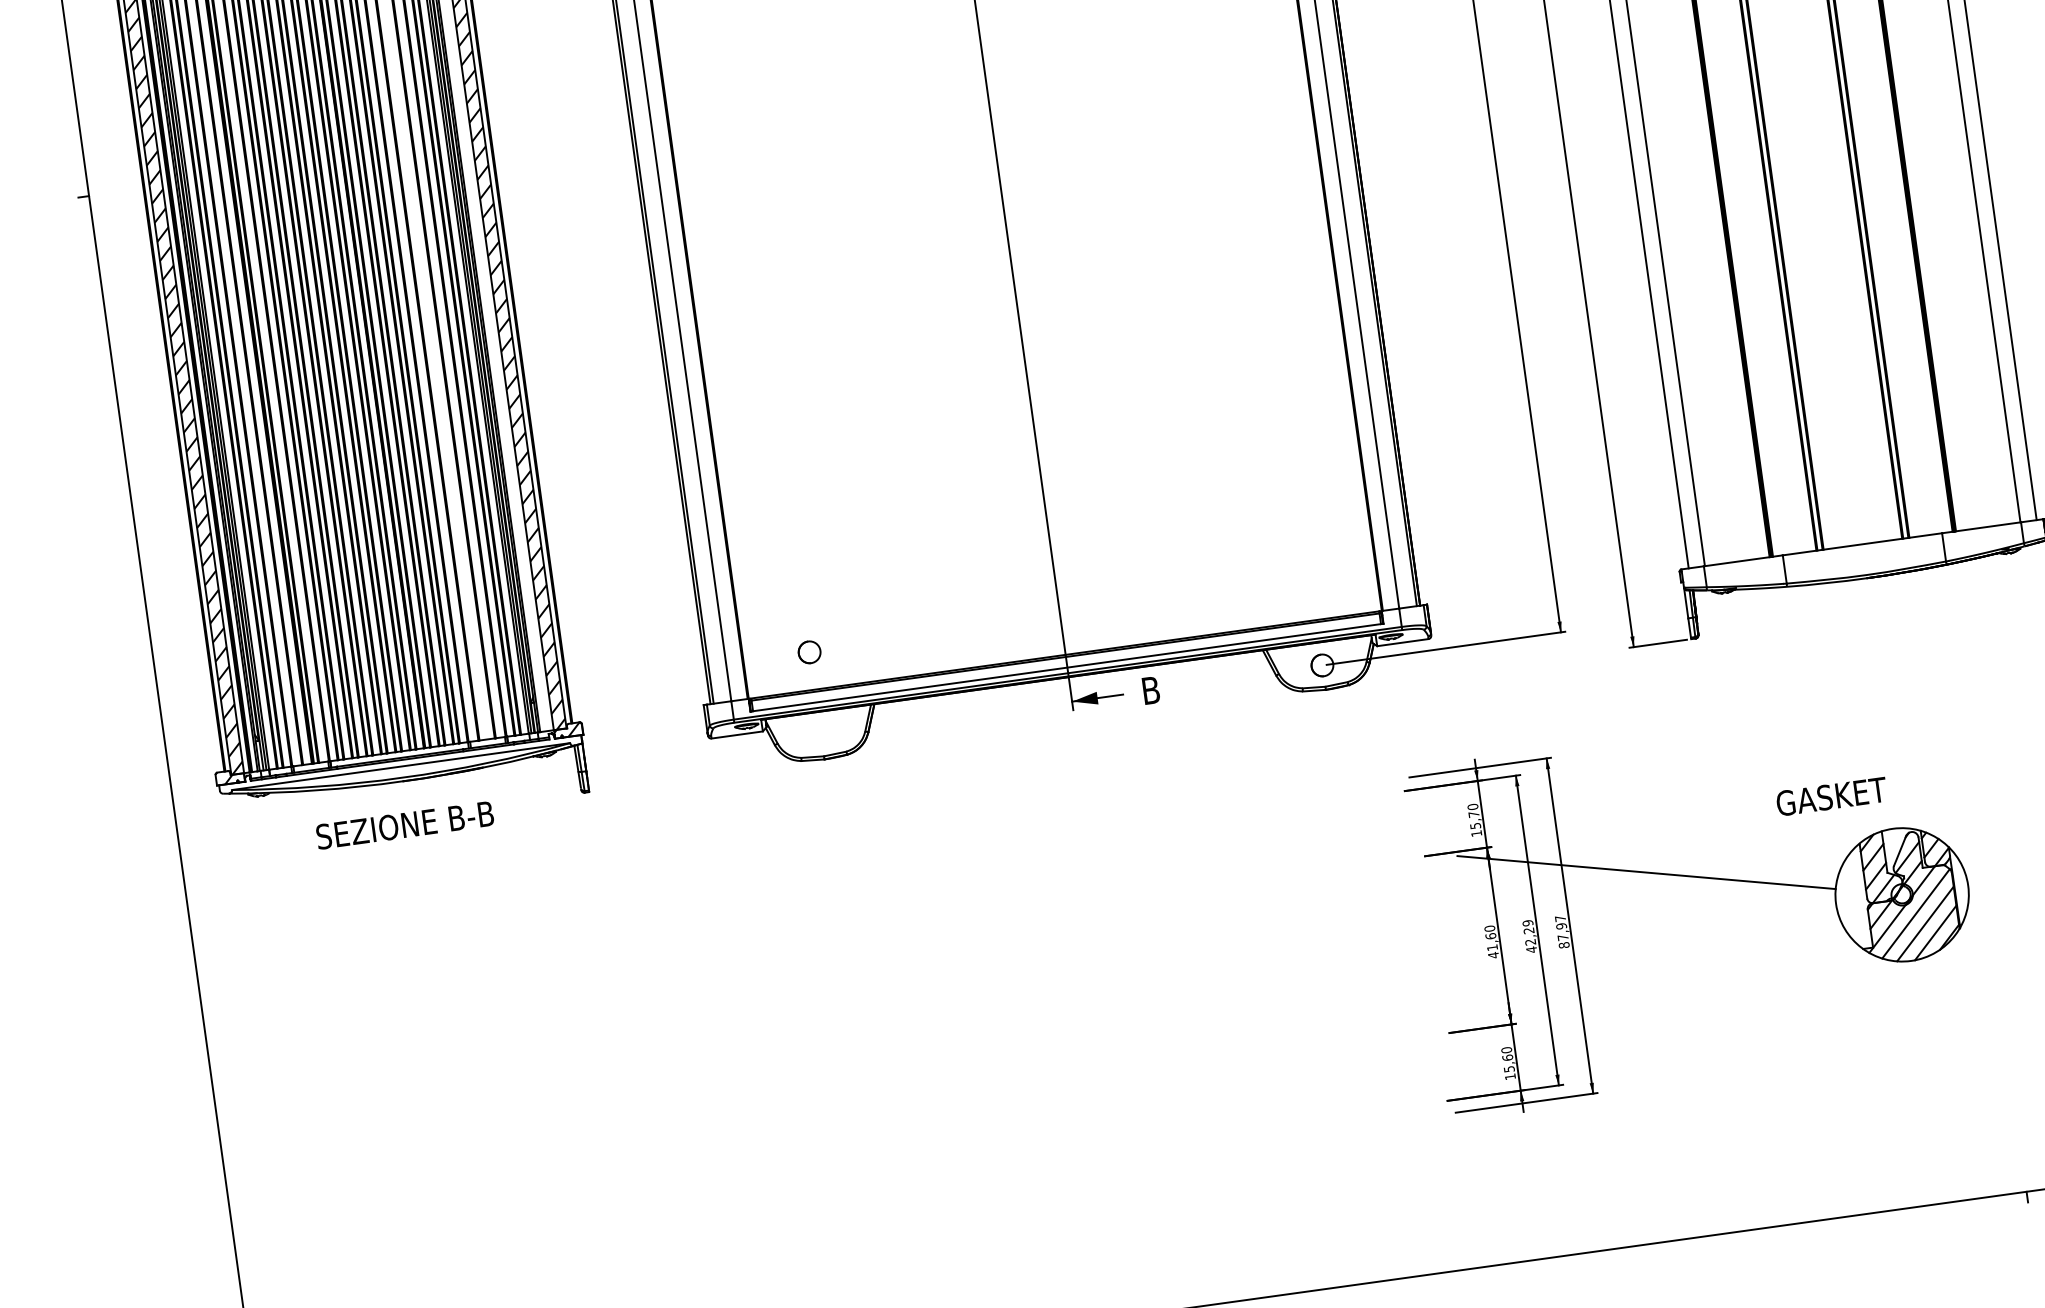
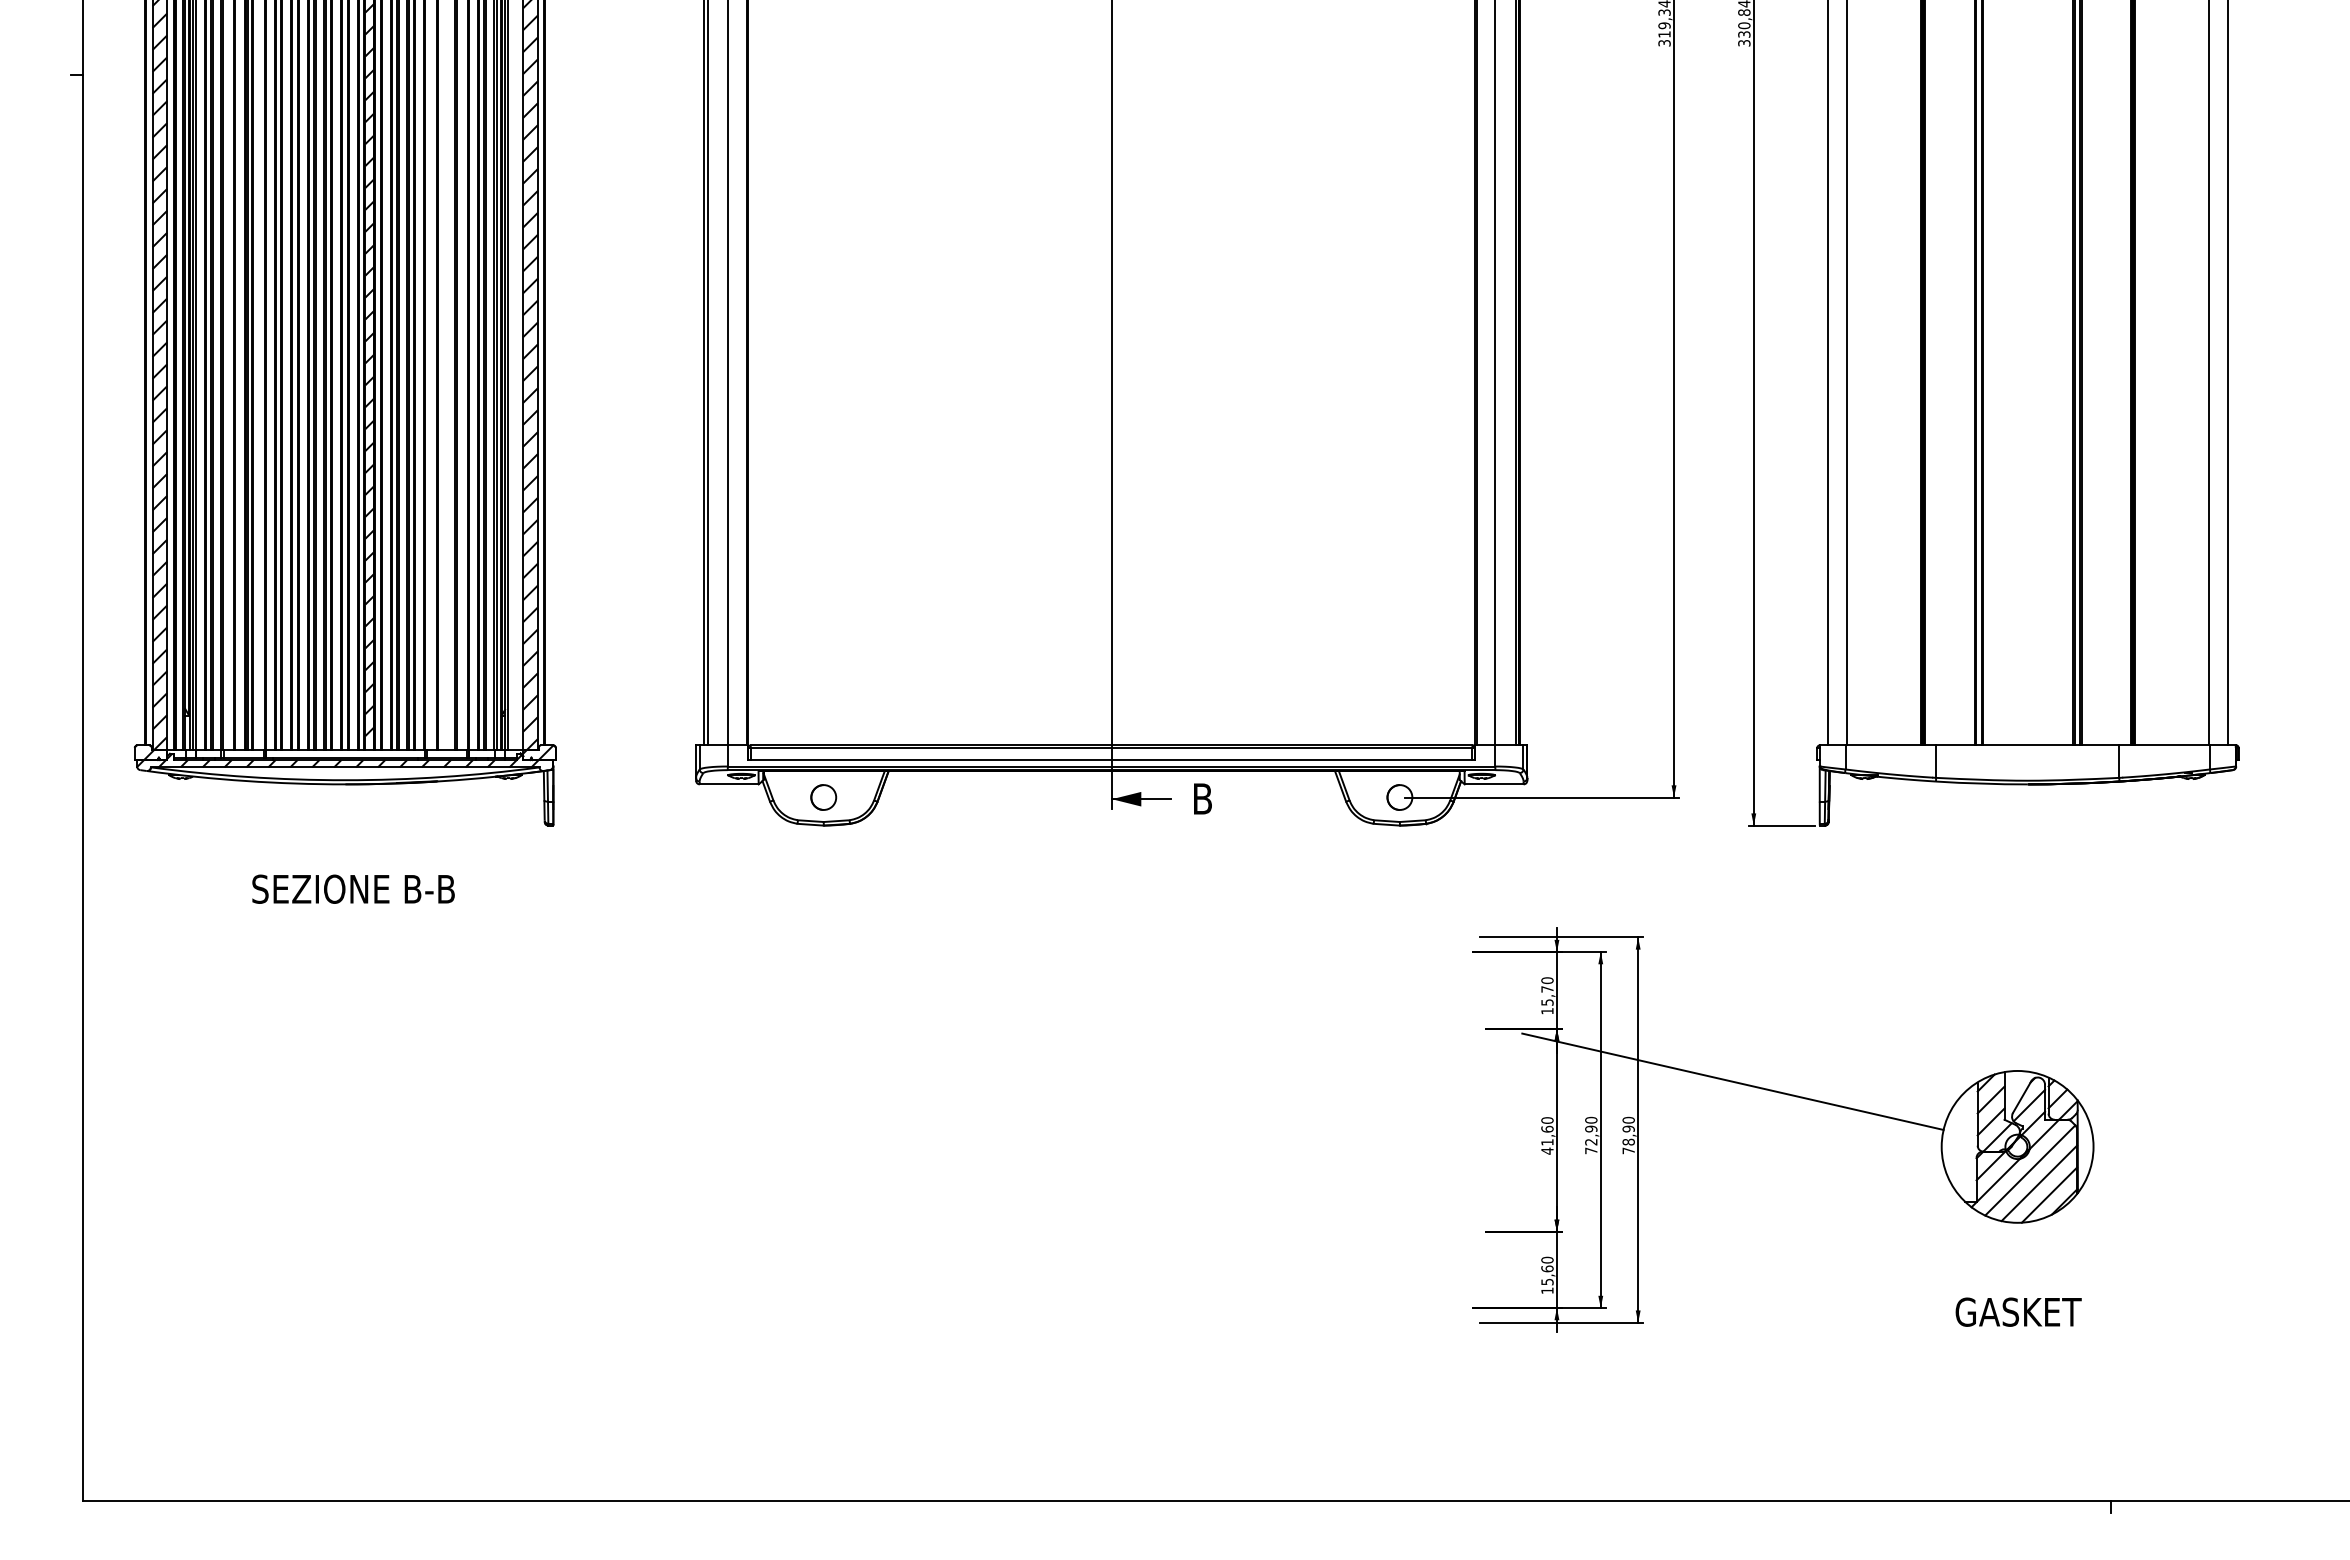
hatch: (375, 424) -> (369, 377), added
part: (809, 652) -> (823, 797), moved
hatch: (400, 761) -> (345, 761), added
text: (1831, 796) -> (2018, 1311), moved
text: (404, 824) -> (353, 888), moved
text: (1562, 931) -> (1628, 1135), 87,97 -> 78,90
text: (1529, 936) -> (1591, 1135), 42,29 -> 72,90

